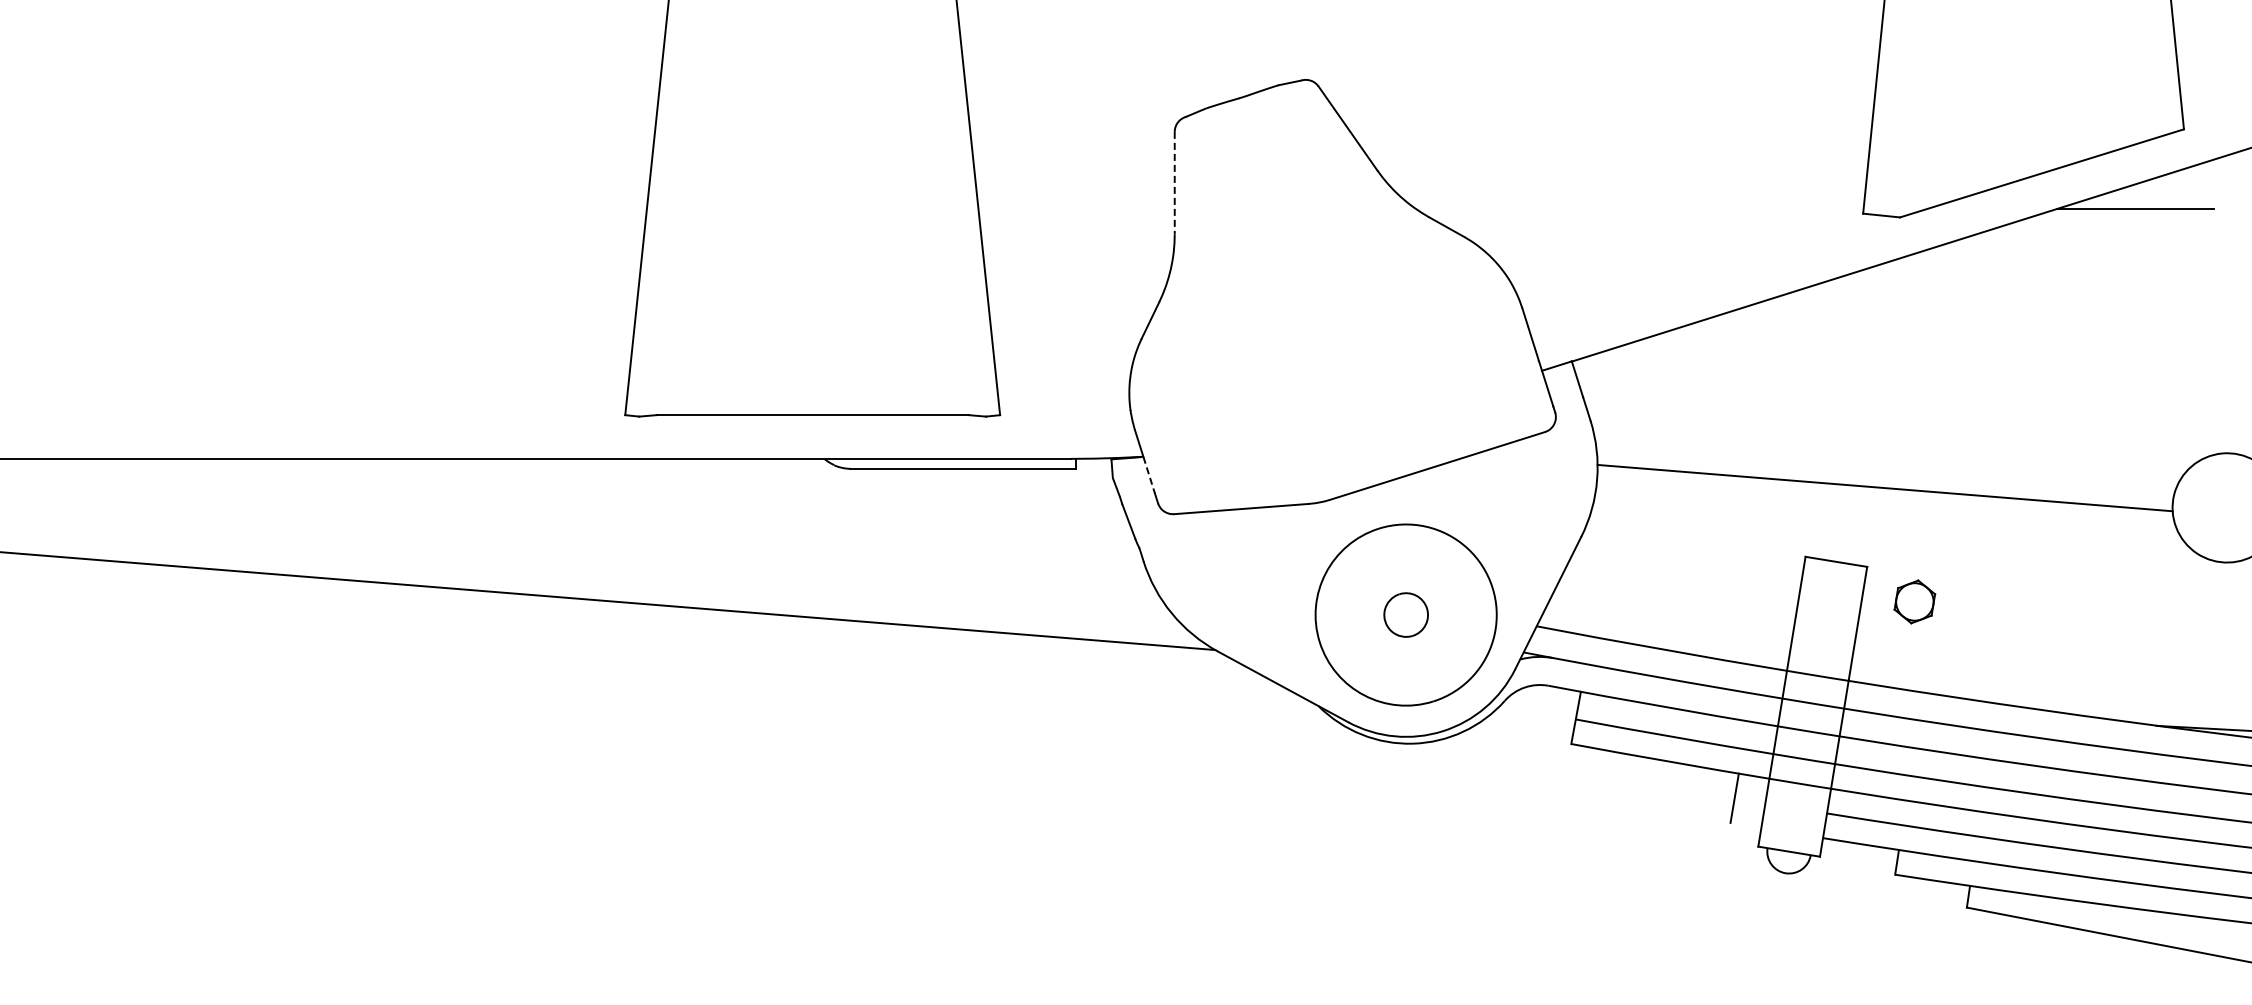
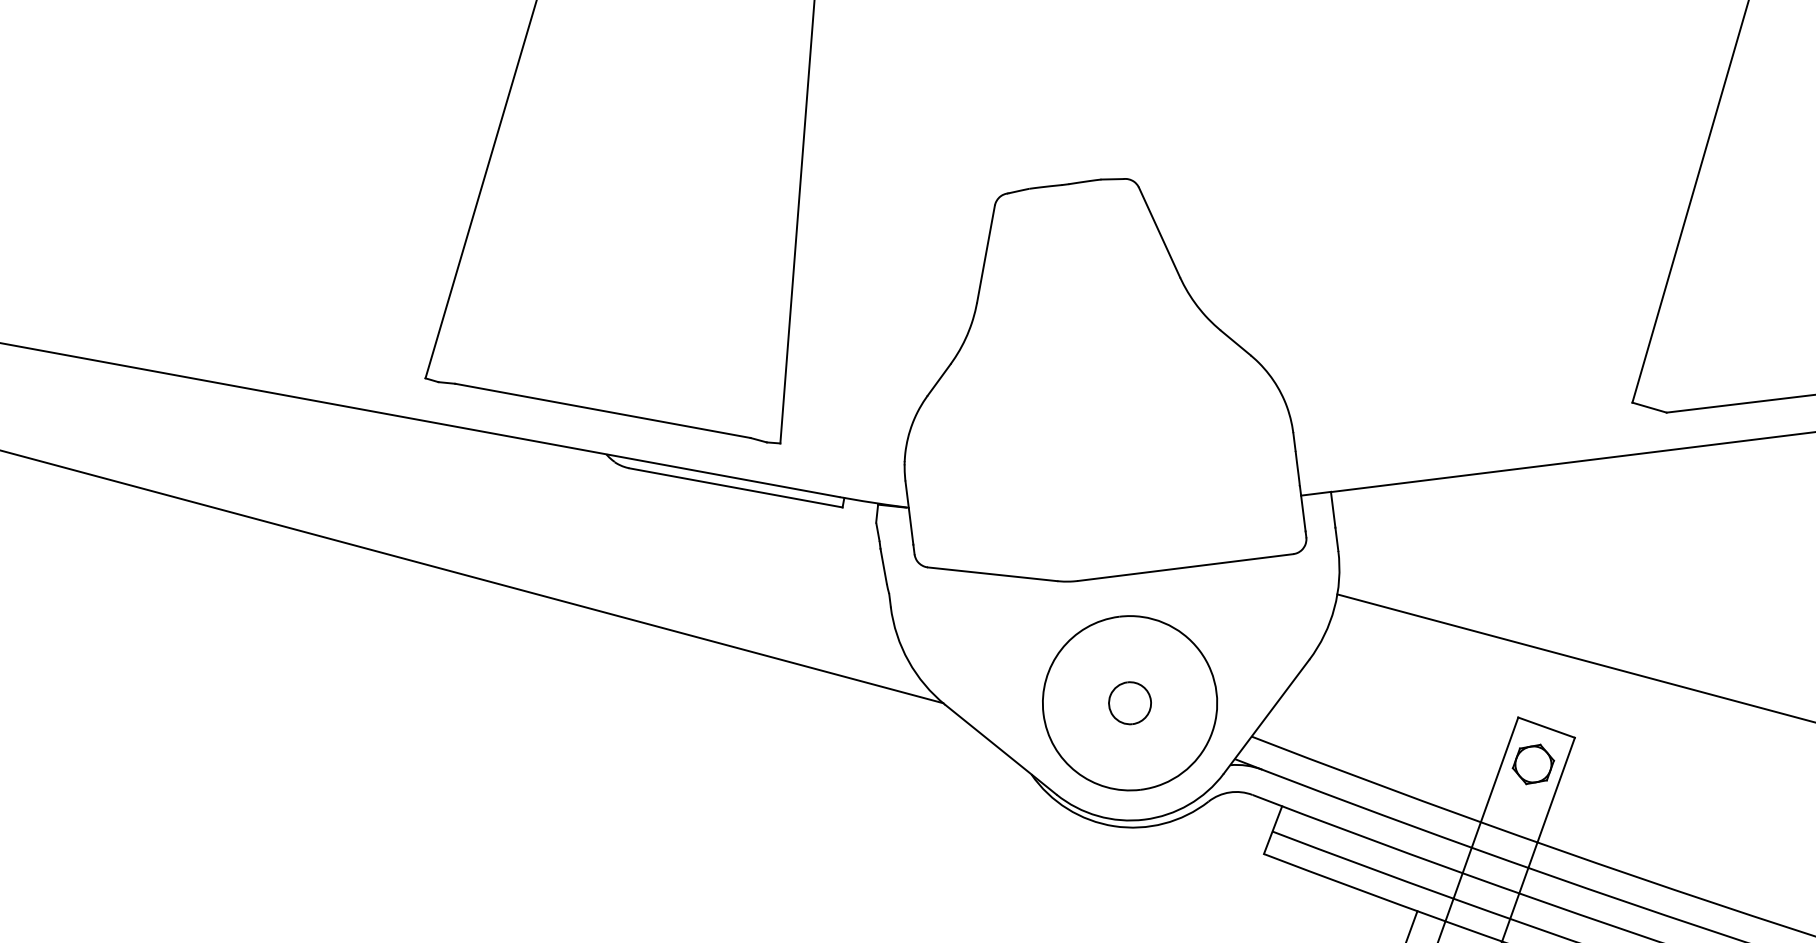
line: (1174, 183) -> (985, 254), dashed -> solid
line: (1149, 475) -> (911, 526), dashed -> solid
part: (1914, 601) -> (1533, 763), moved

